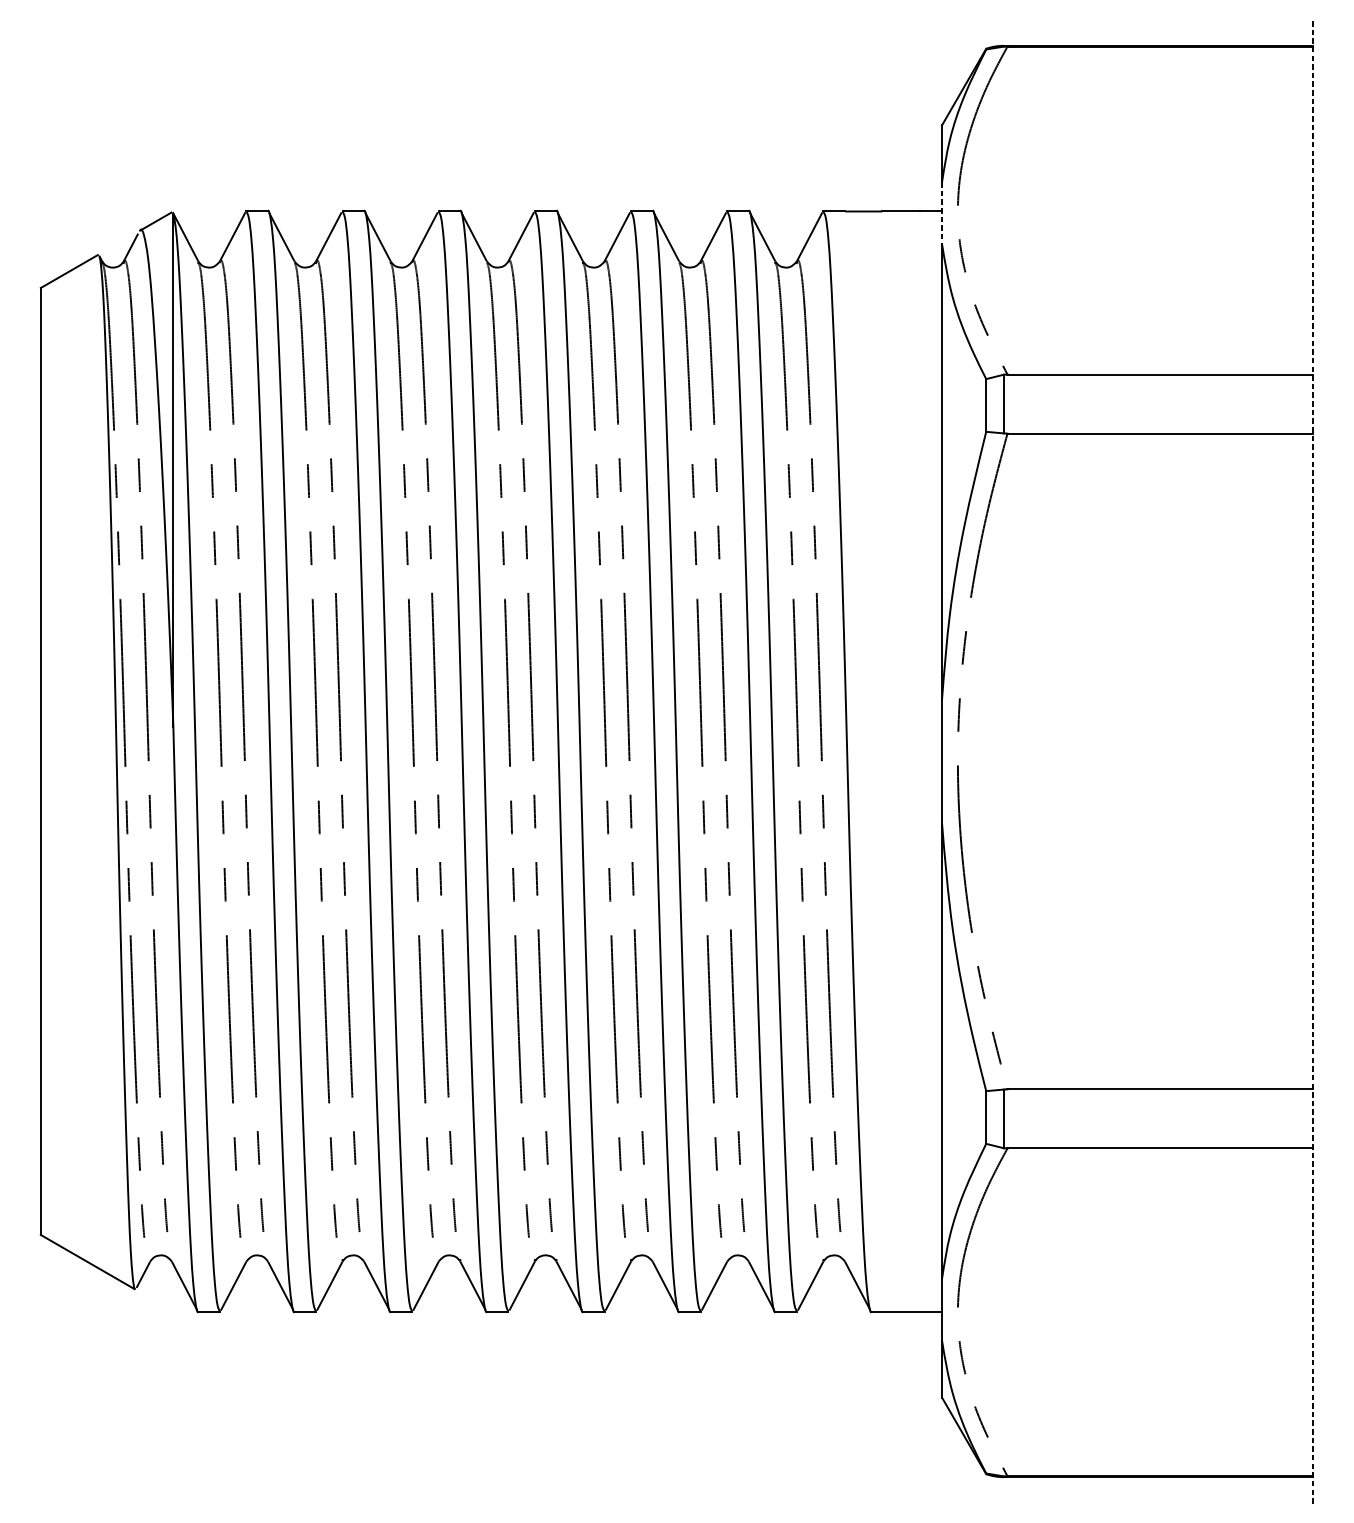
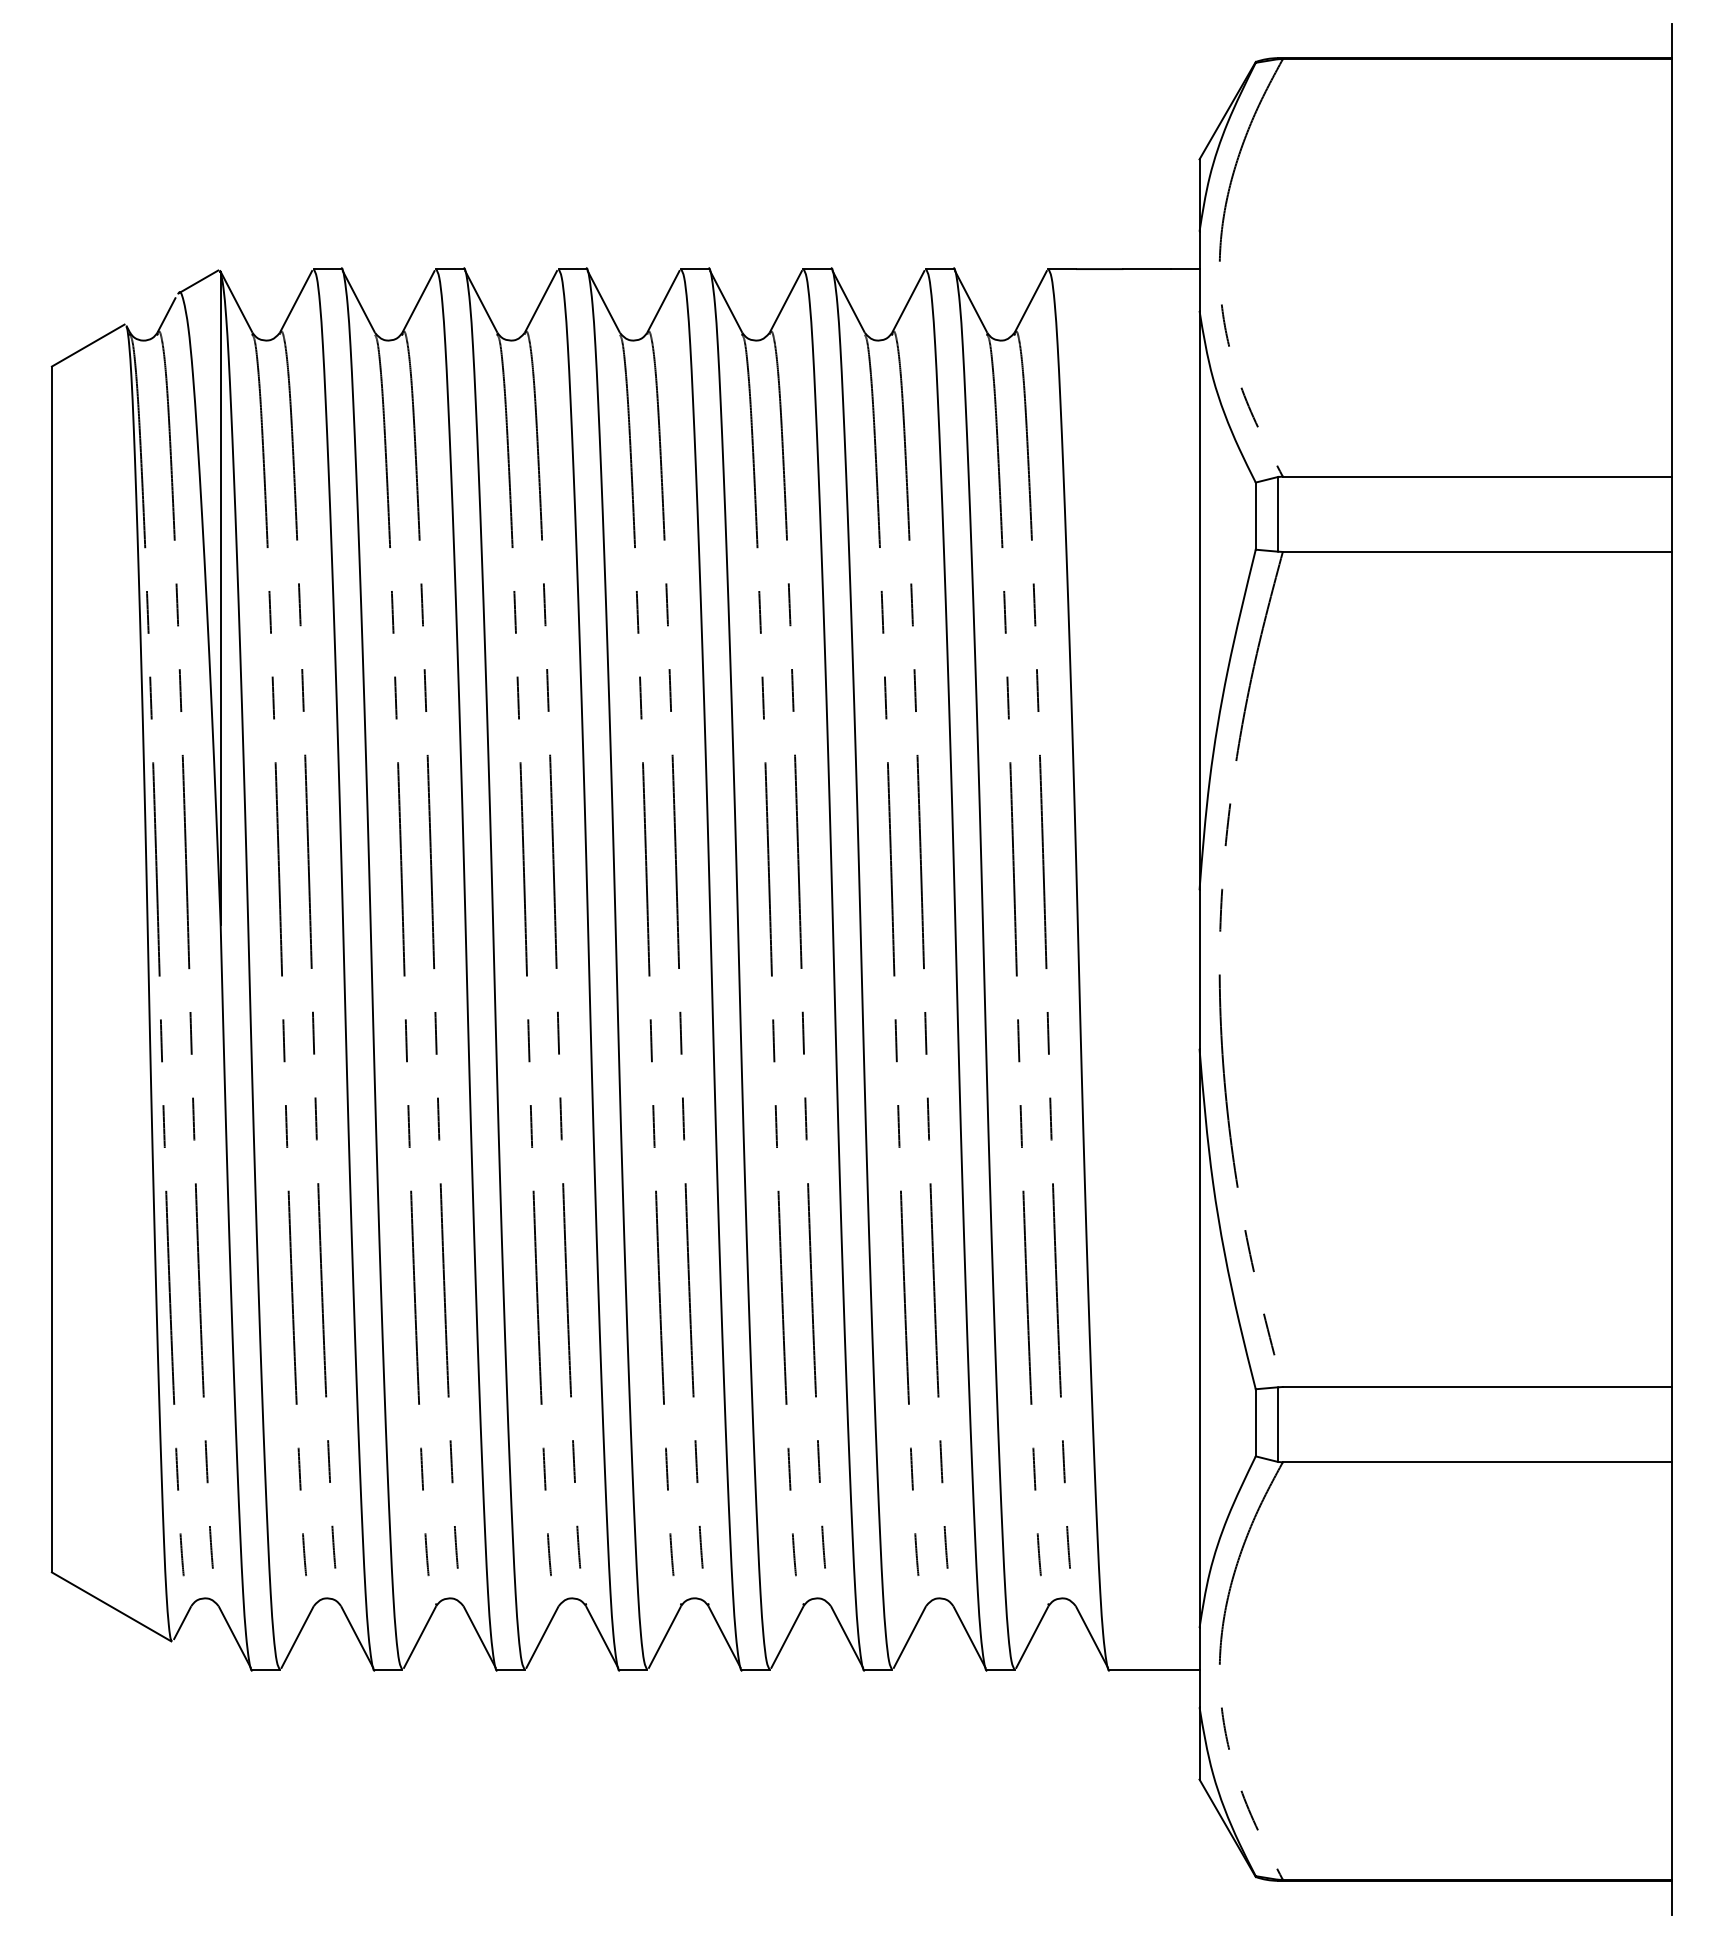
line: (942, 213) -> (1199, 271), dashed -> solid
line: (1313, 761) -> (1672, 969), dashed -> solid

